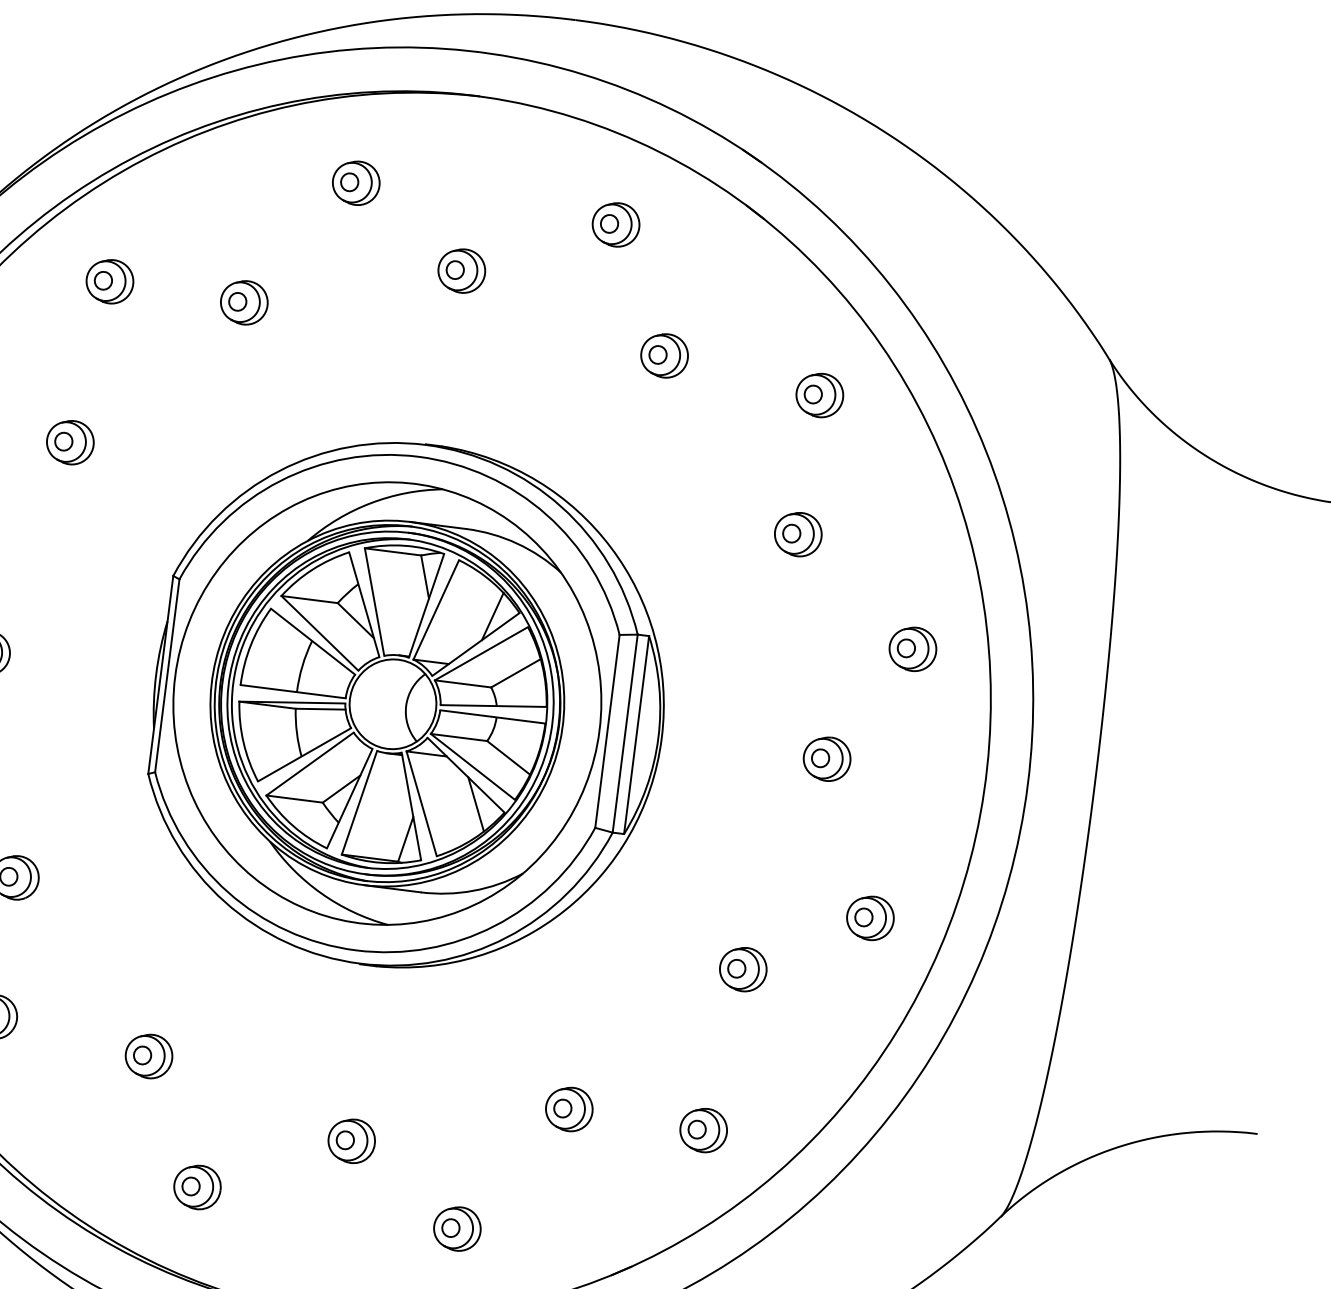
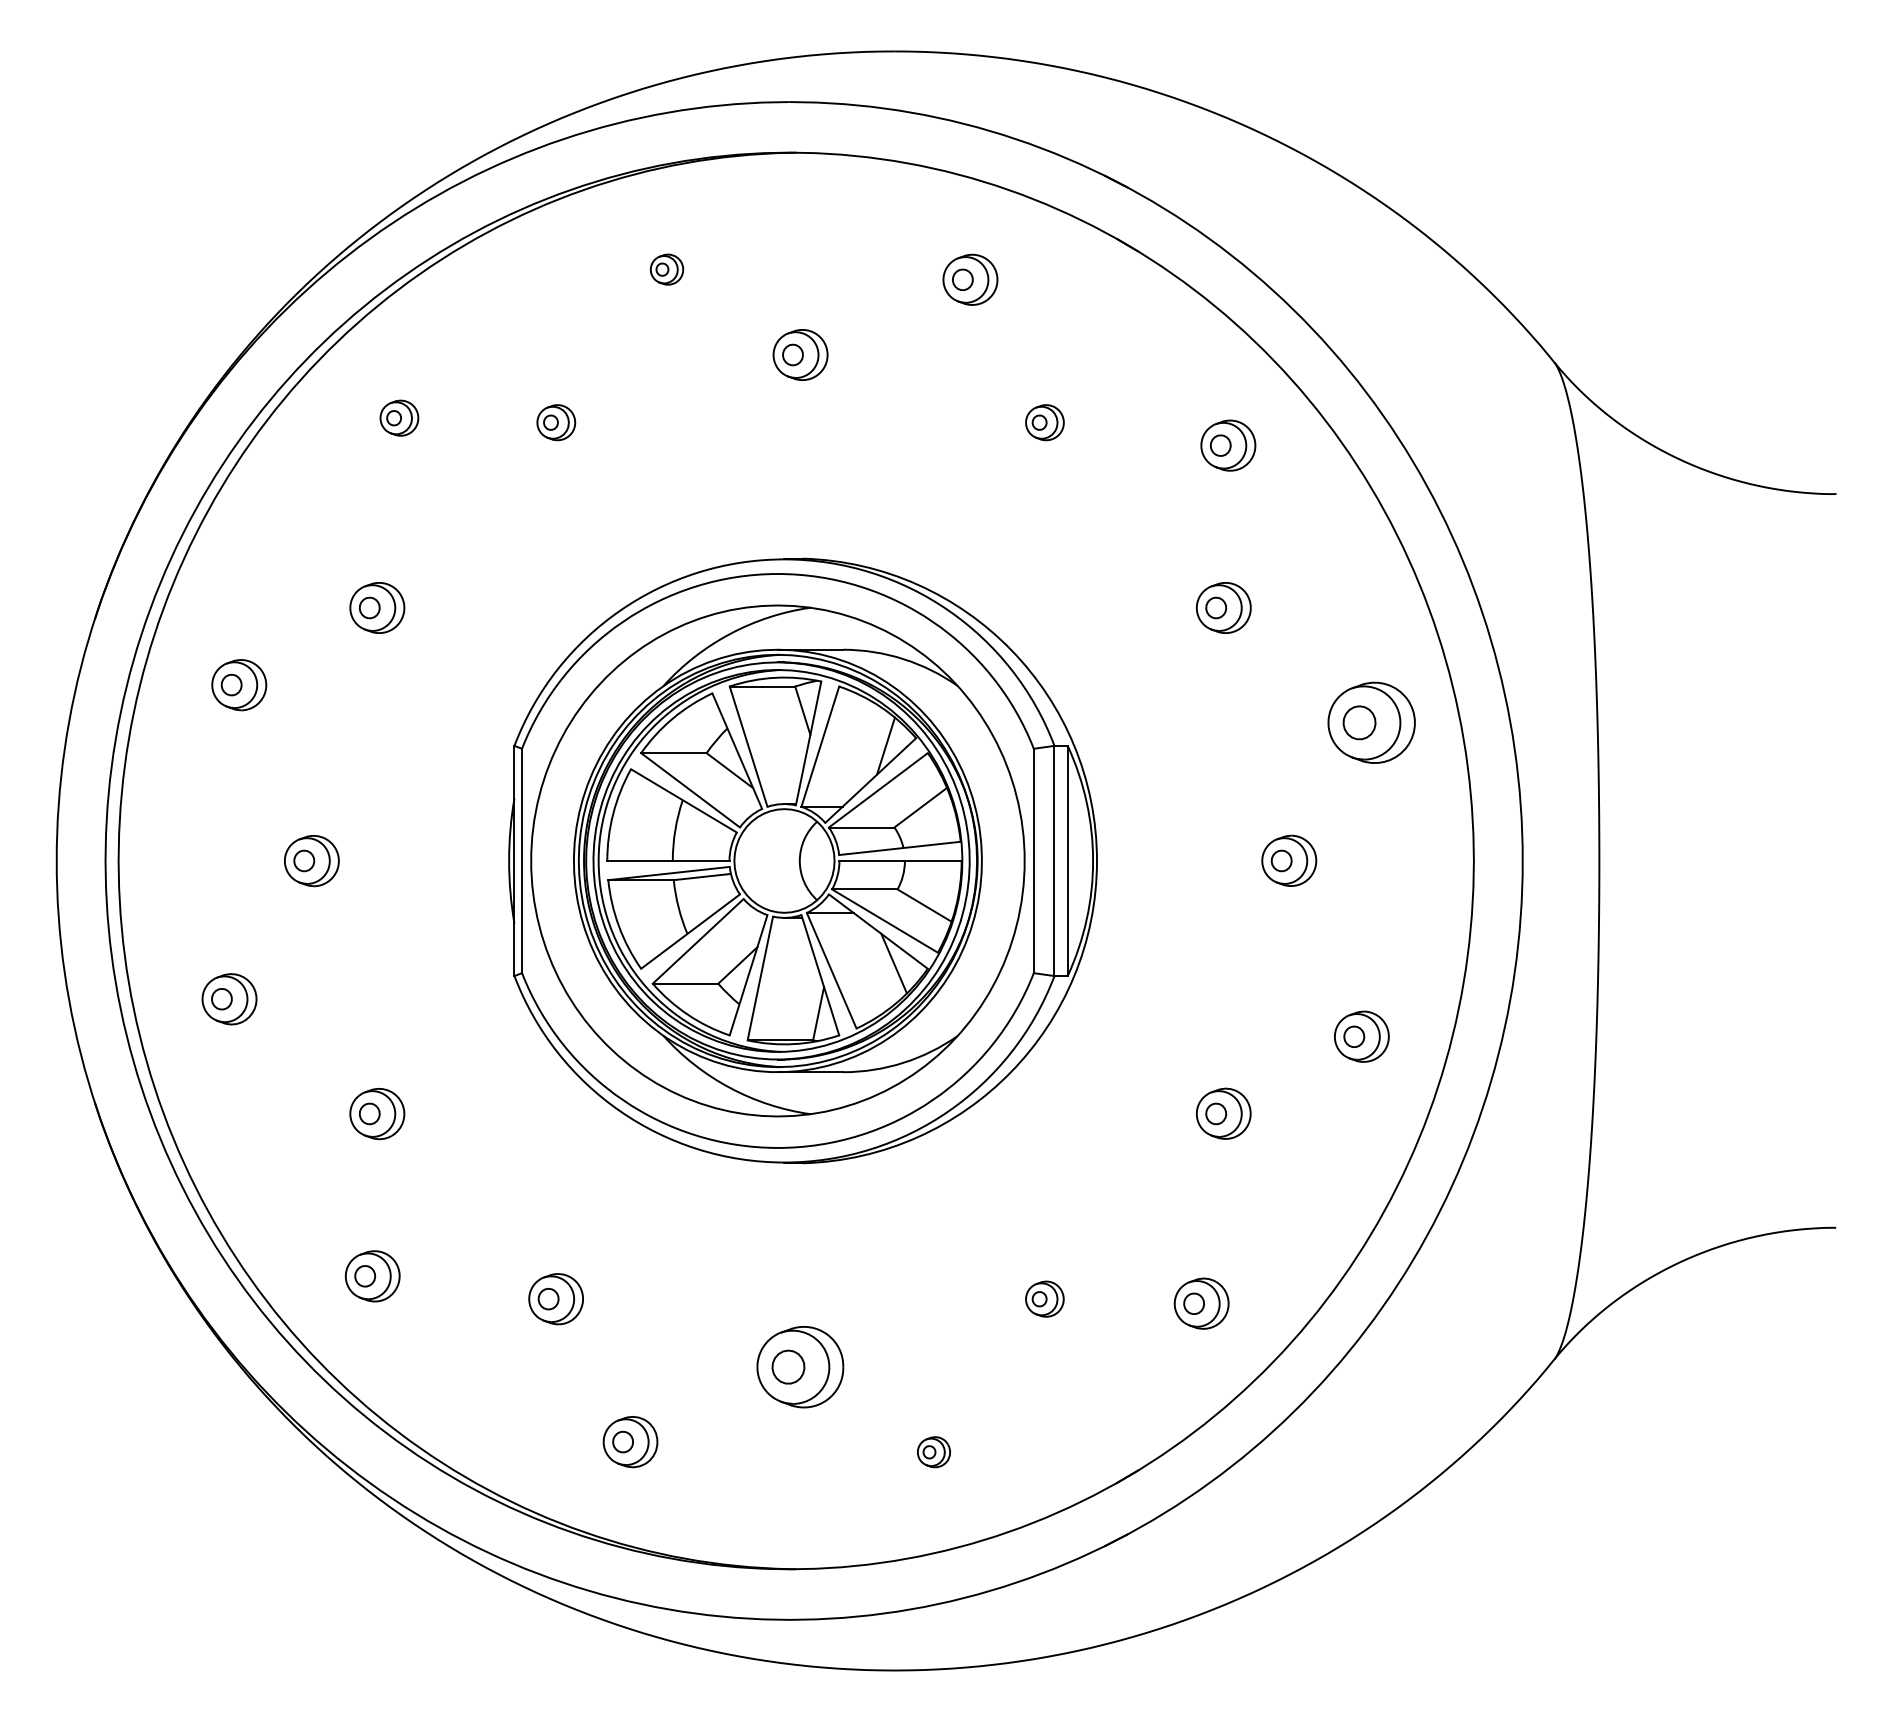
part: (355, 182) -> (666, 269), size x0.6
part: (110, 281) -> (399, 418), size x0.7
part: (244, 302) -> (556, 422), size x0.7
part: (664, 355) -> (1044, 422), size x0.7
part: (912, 648) -> (1371, 722), size x1.6
part: (568, 1109) -> (1044, 1299), size x0.7
part: (351, 1140) -> (800, 1366), size x1.6
part: (456, 1229) -> (933, 1452), size x0.6

